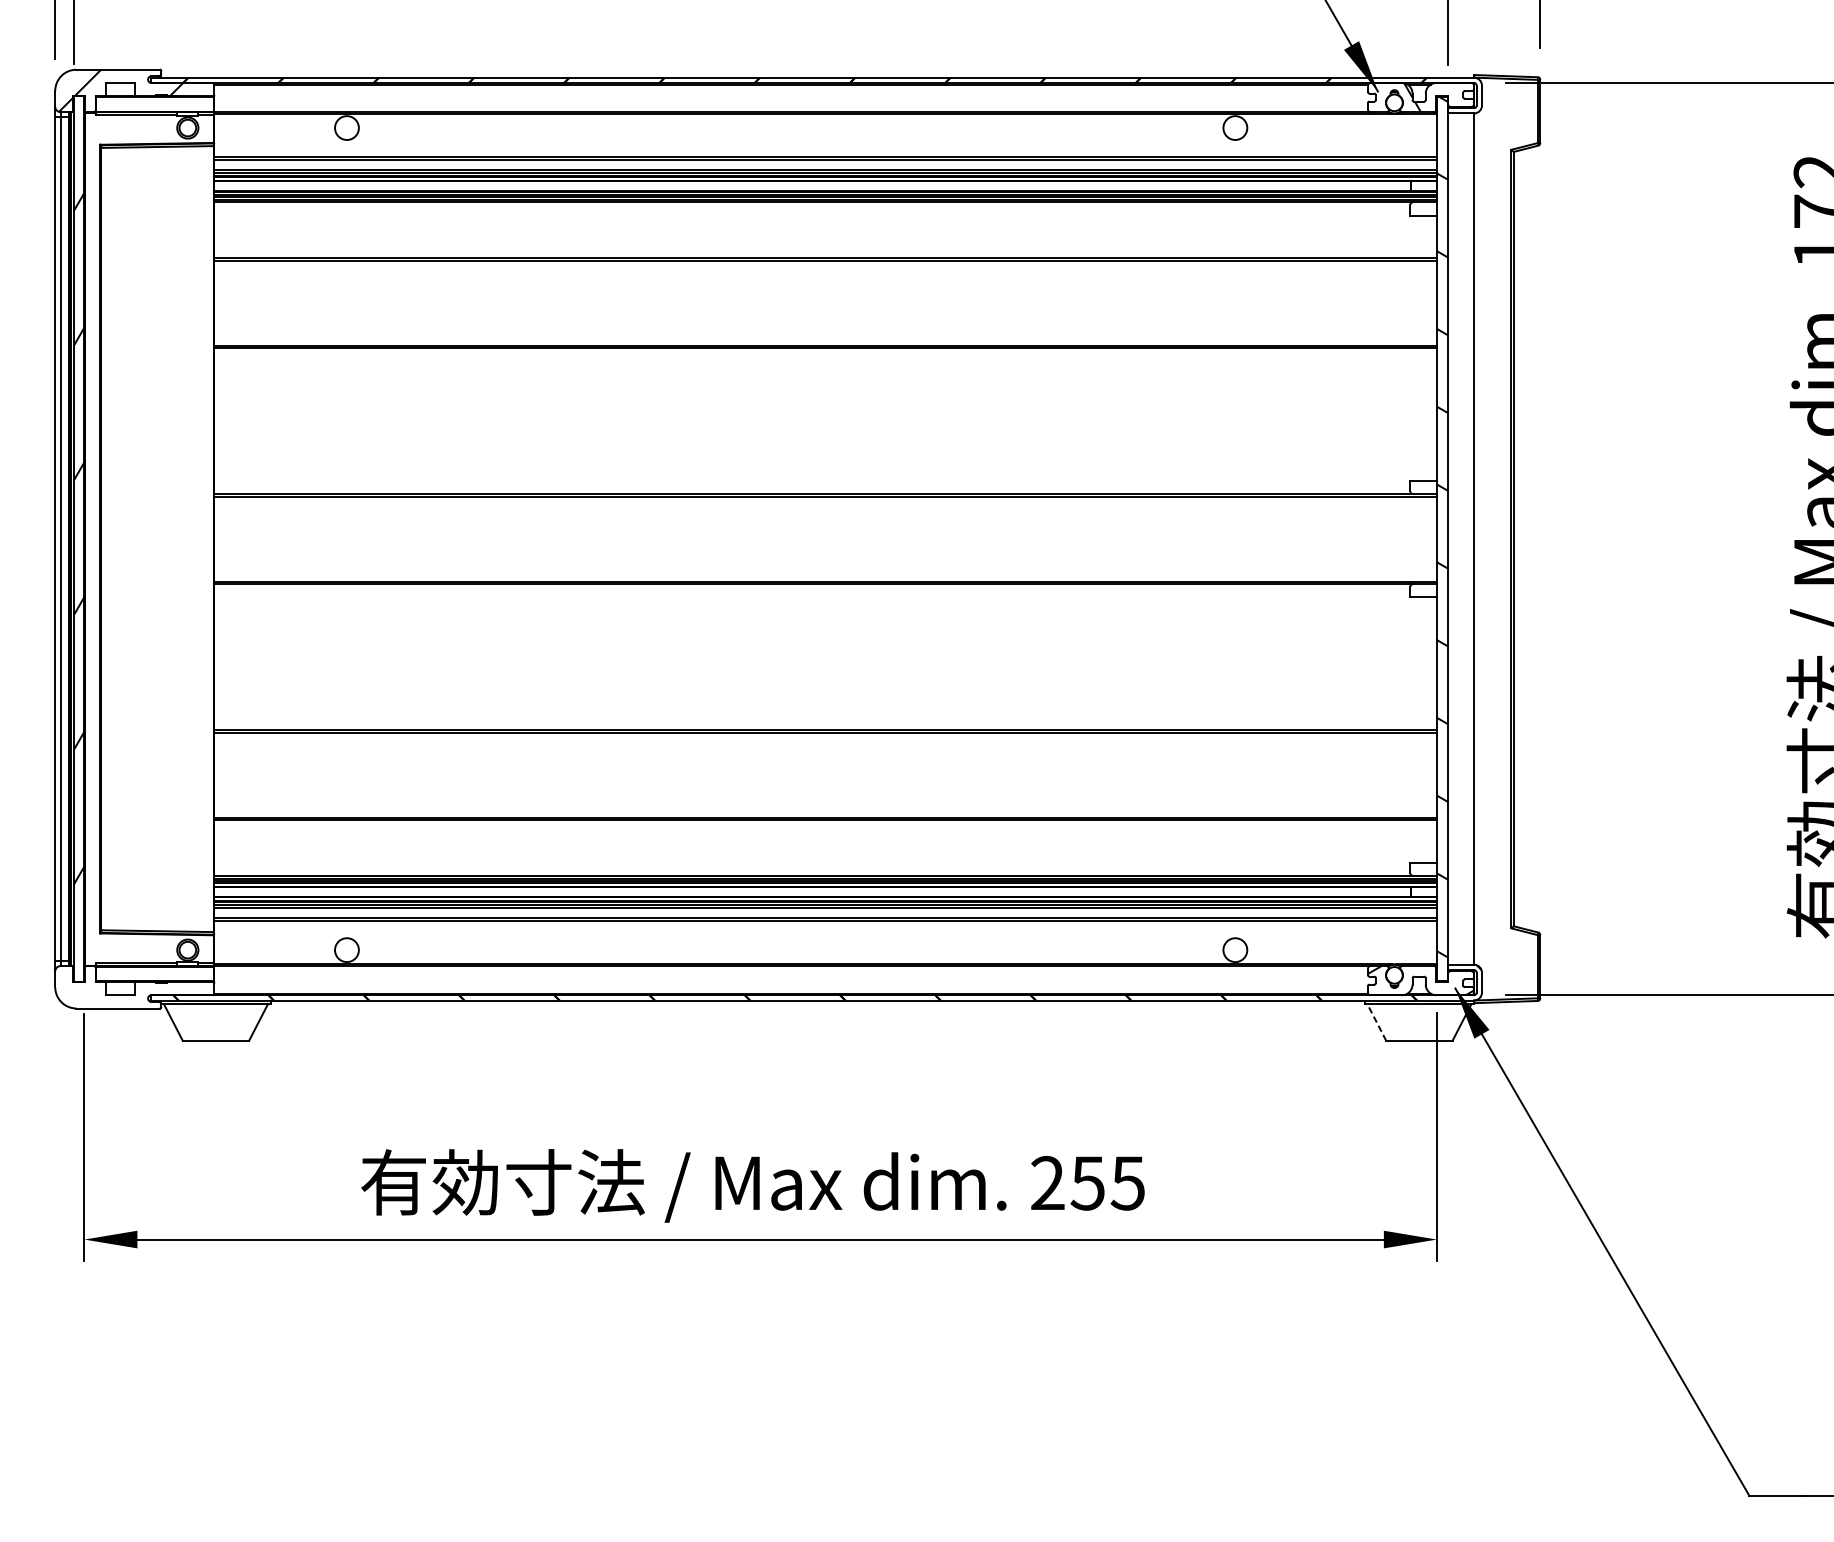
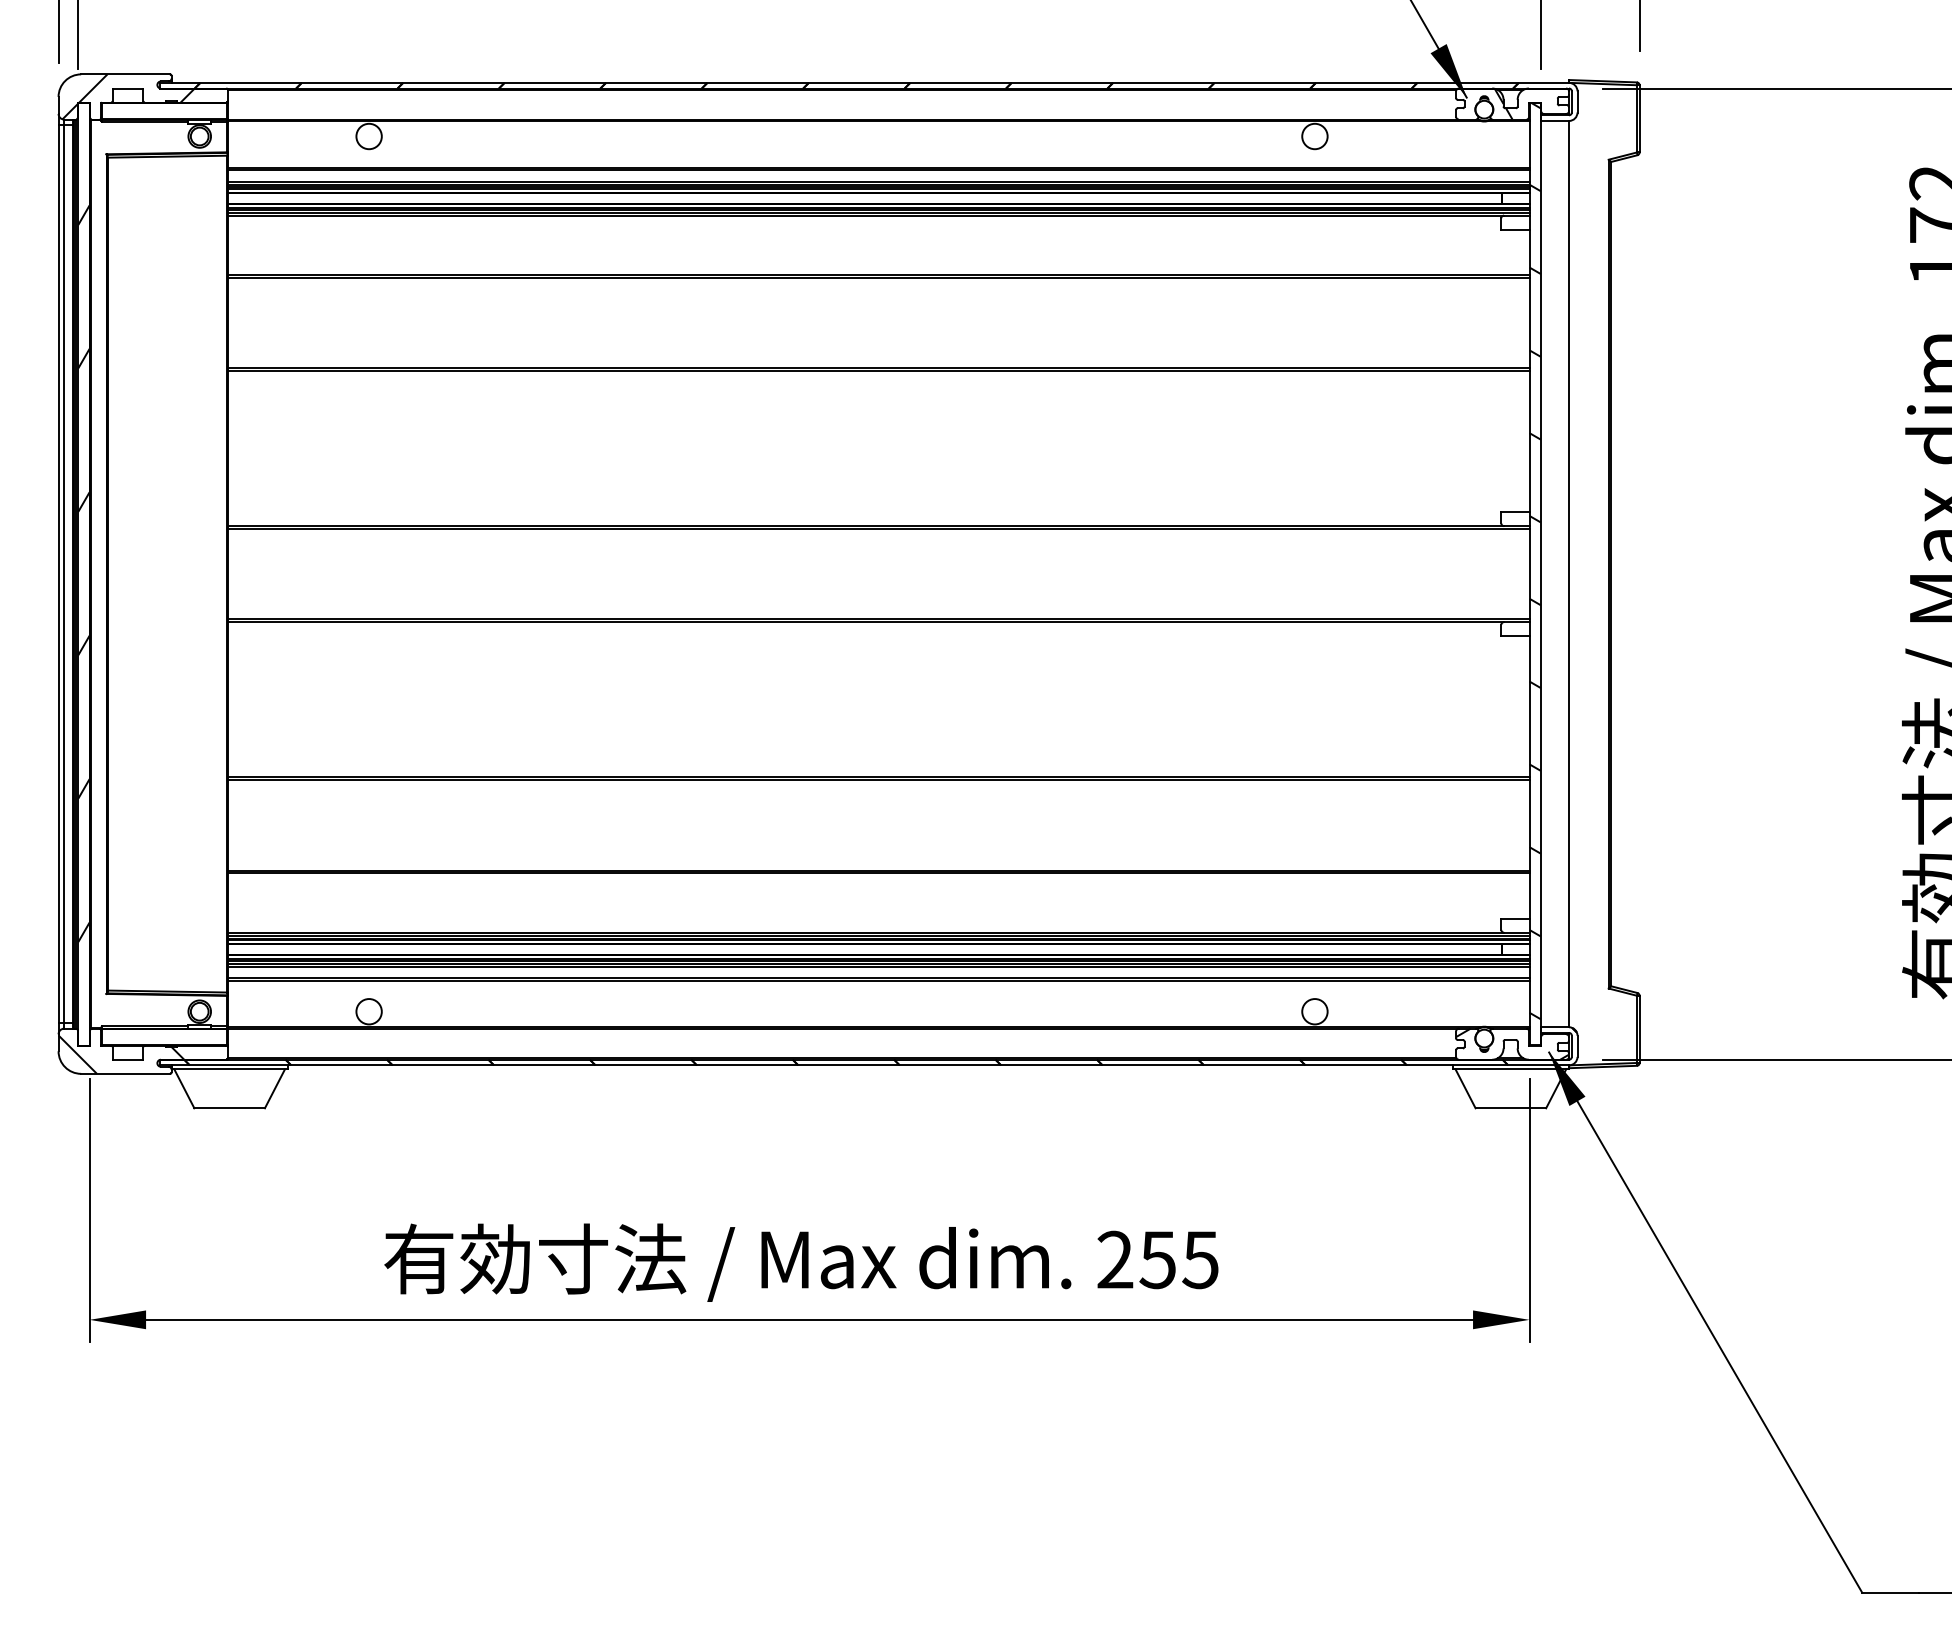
hatch: (114, 990) -> (121, 1054), added
line: (1376, 1022) -> (1465, 1088), dashed -> solid

